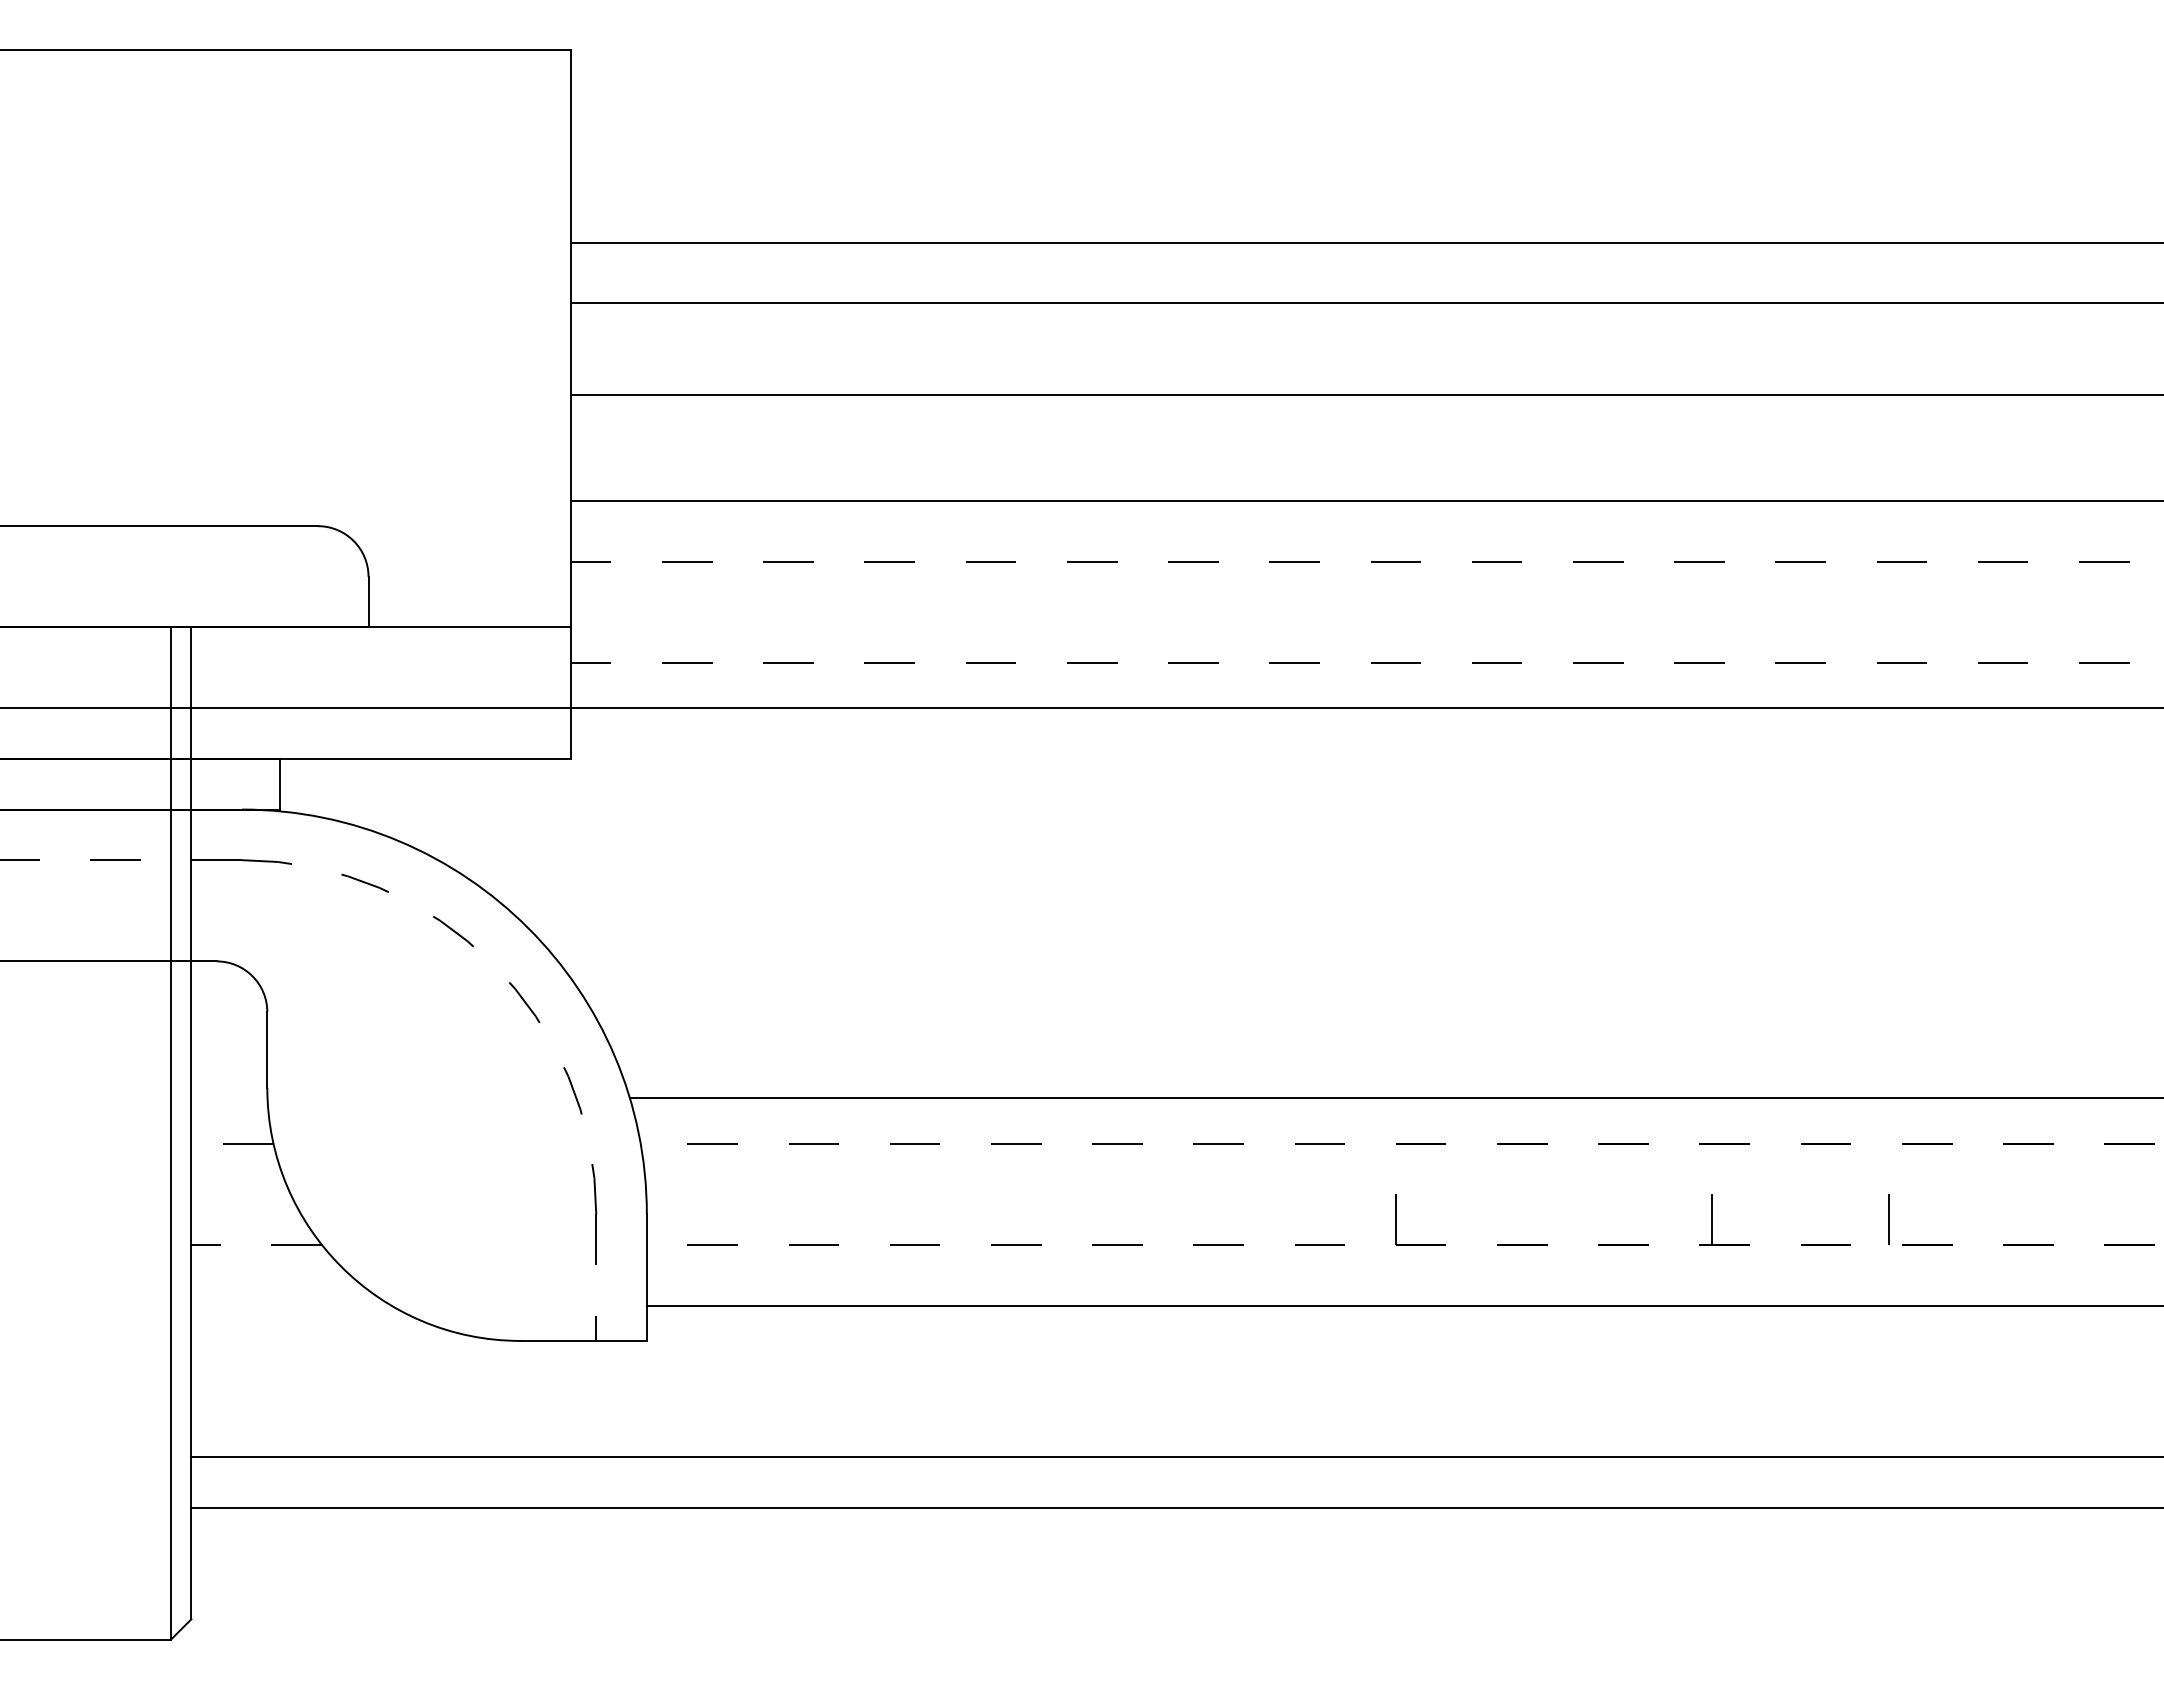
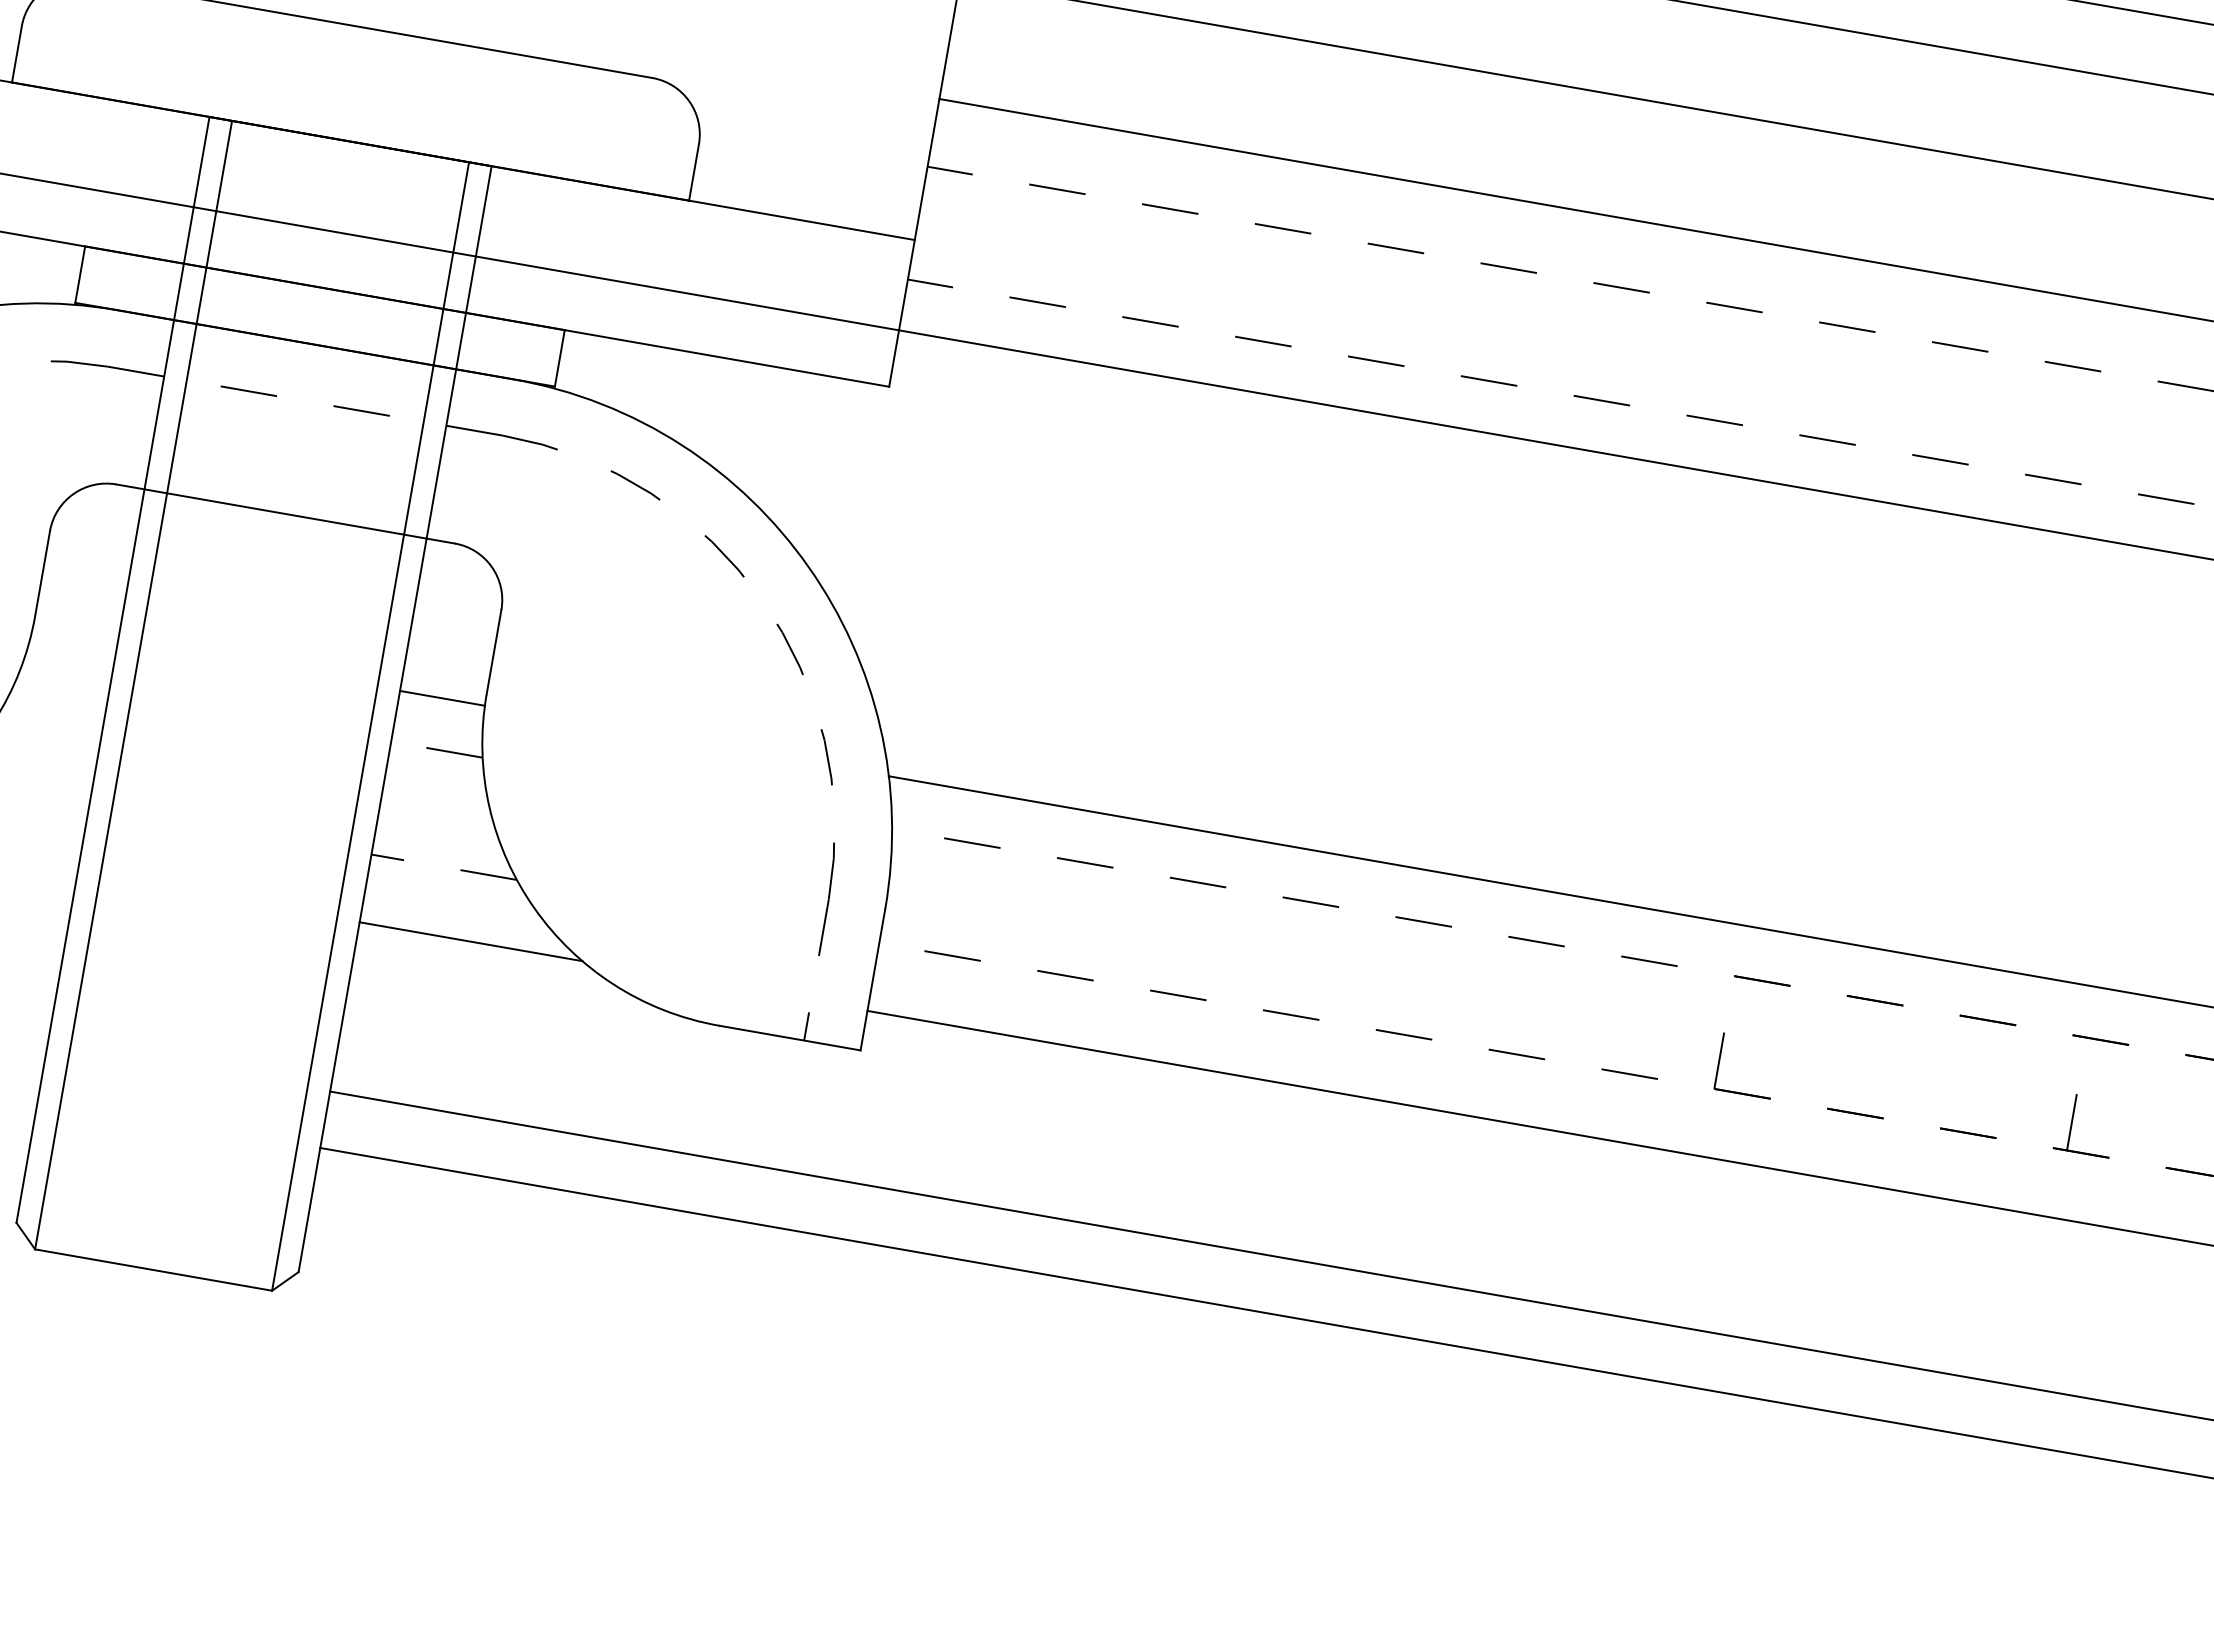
line: (229, 1098) -> (442, 698), added
line: (291, 1305) -> (471, 941), added

